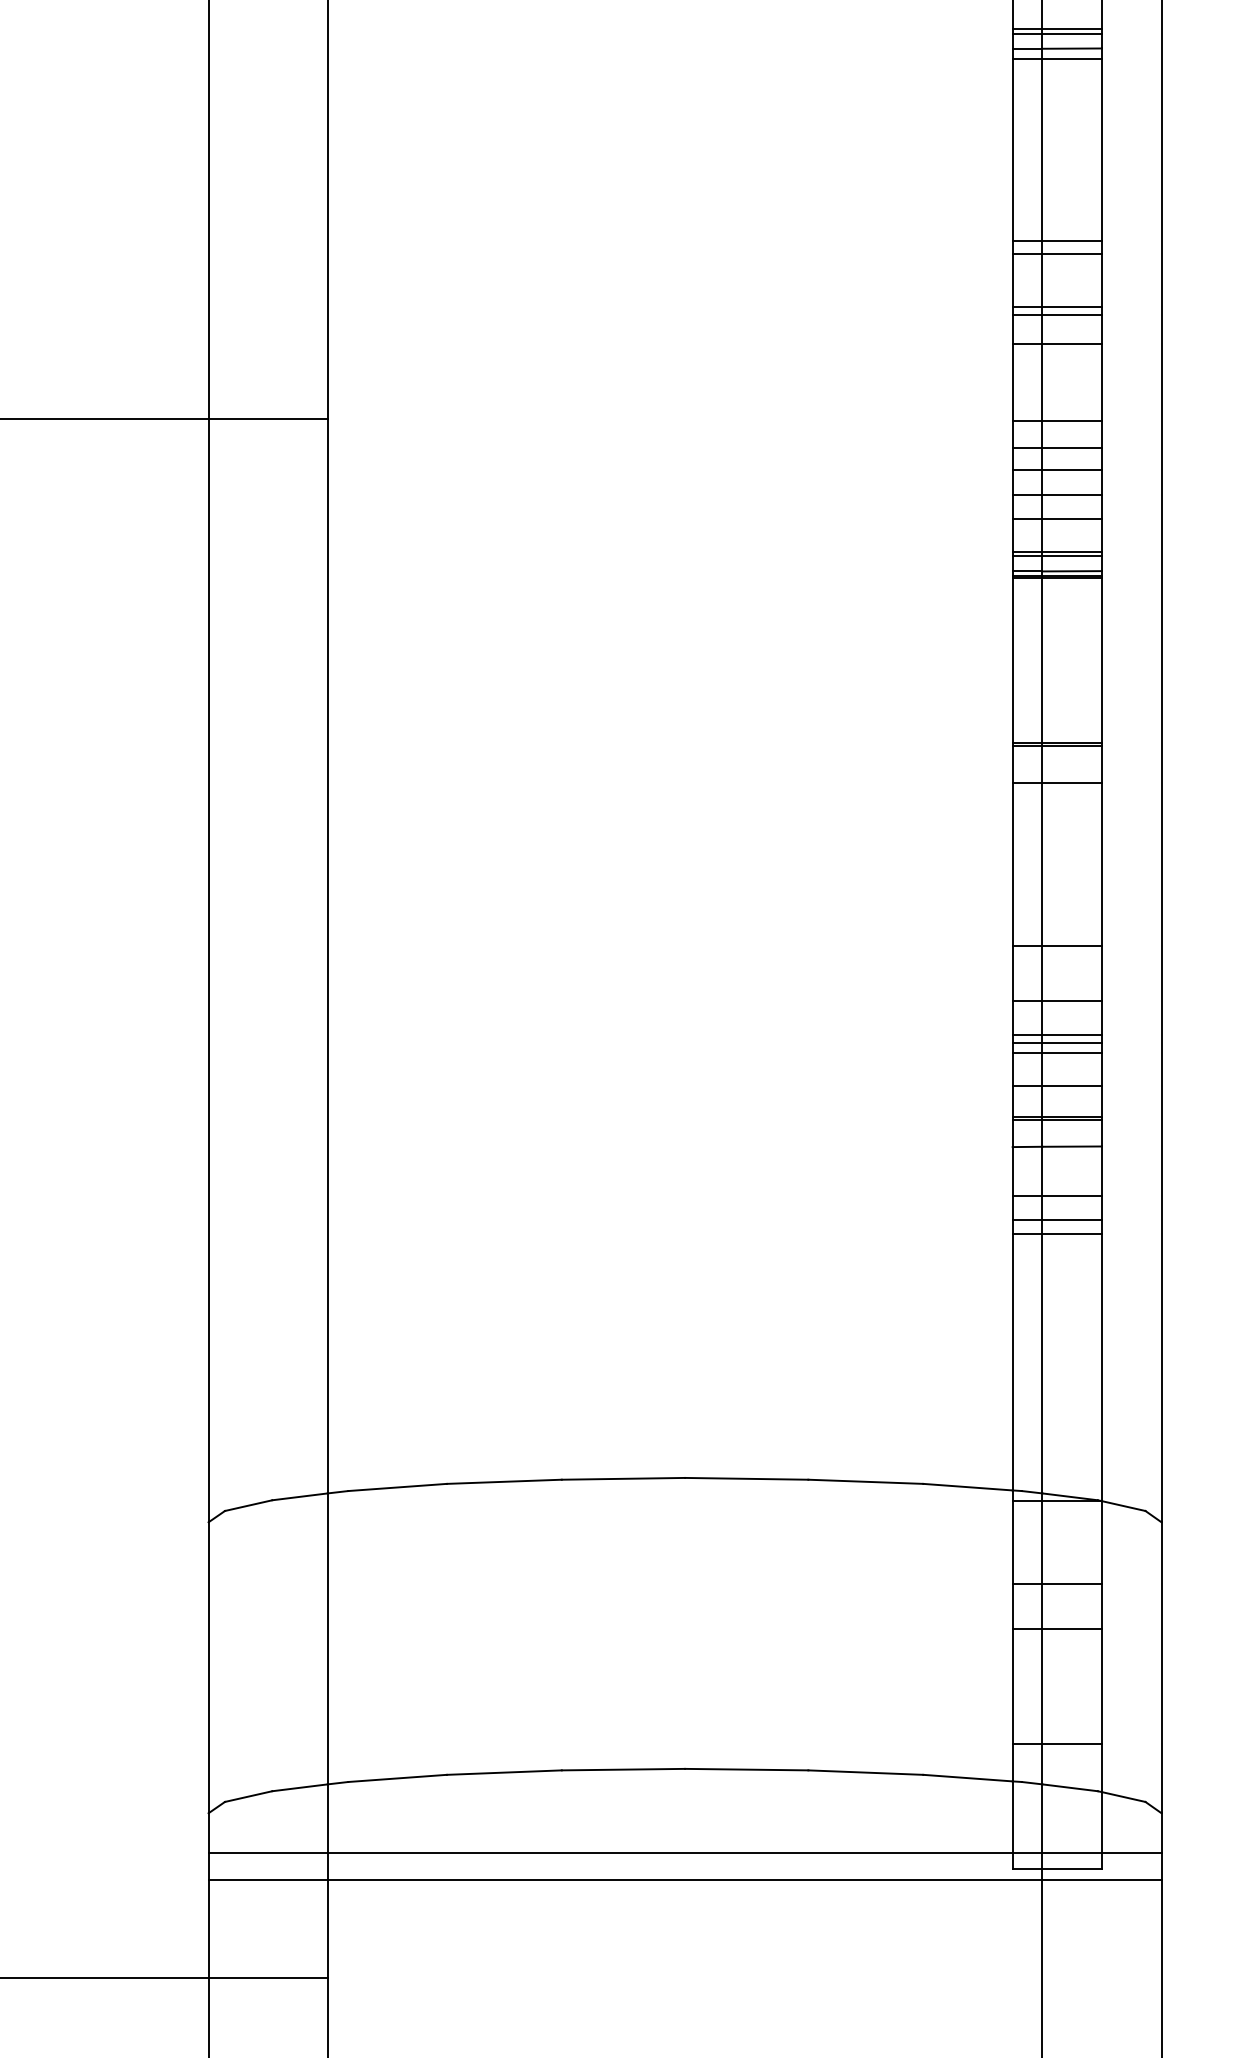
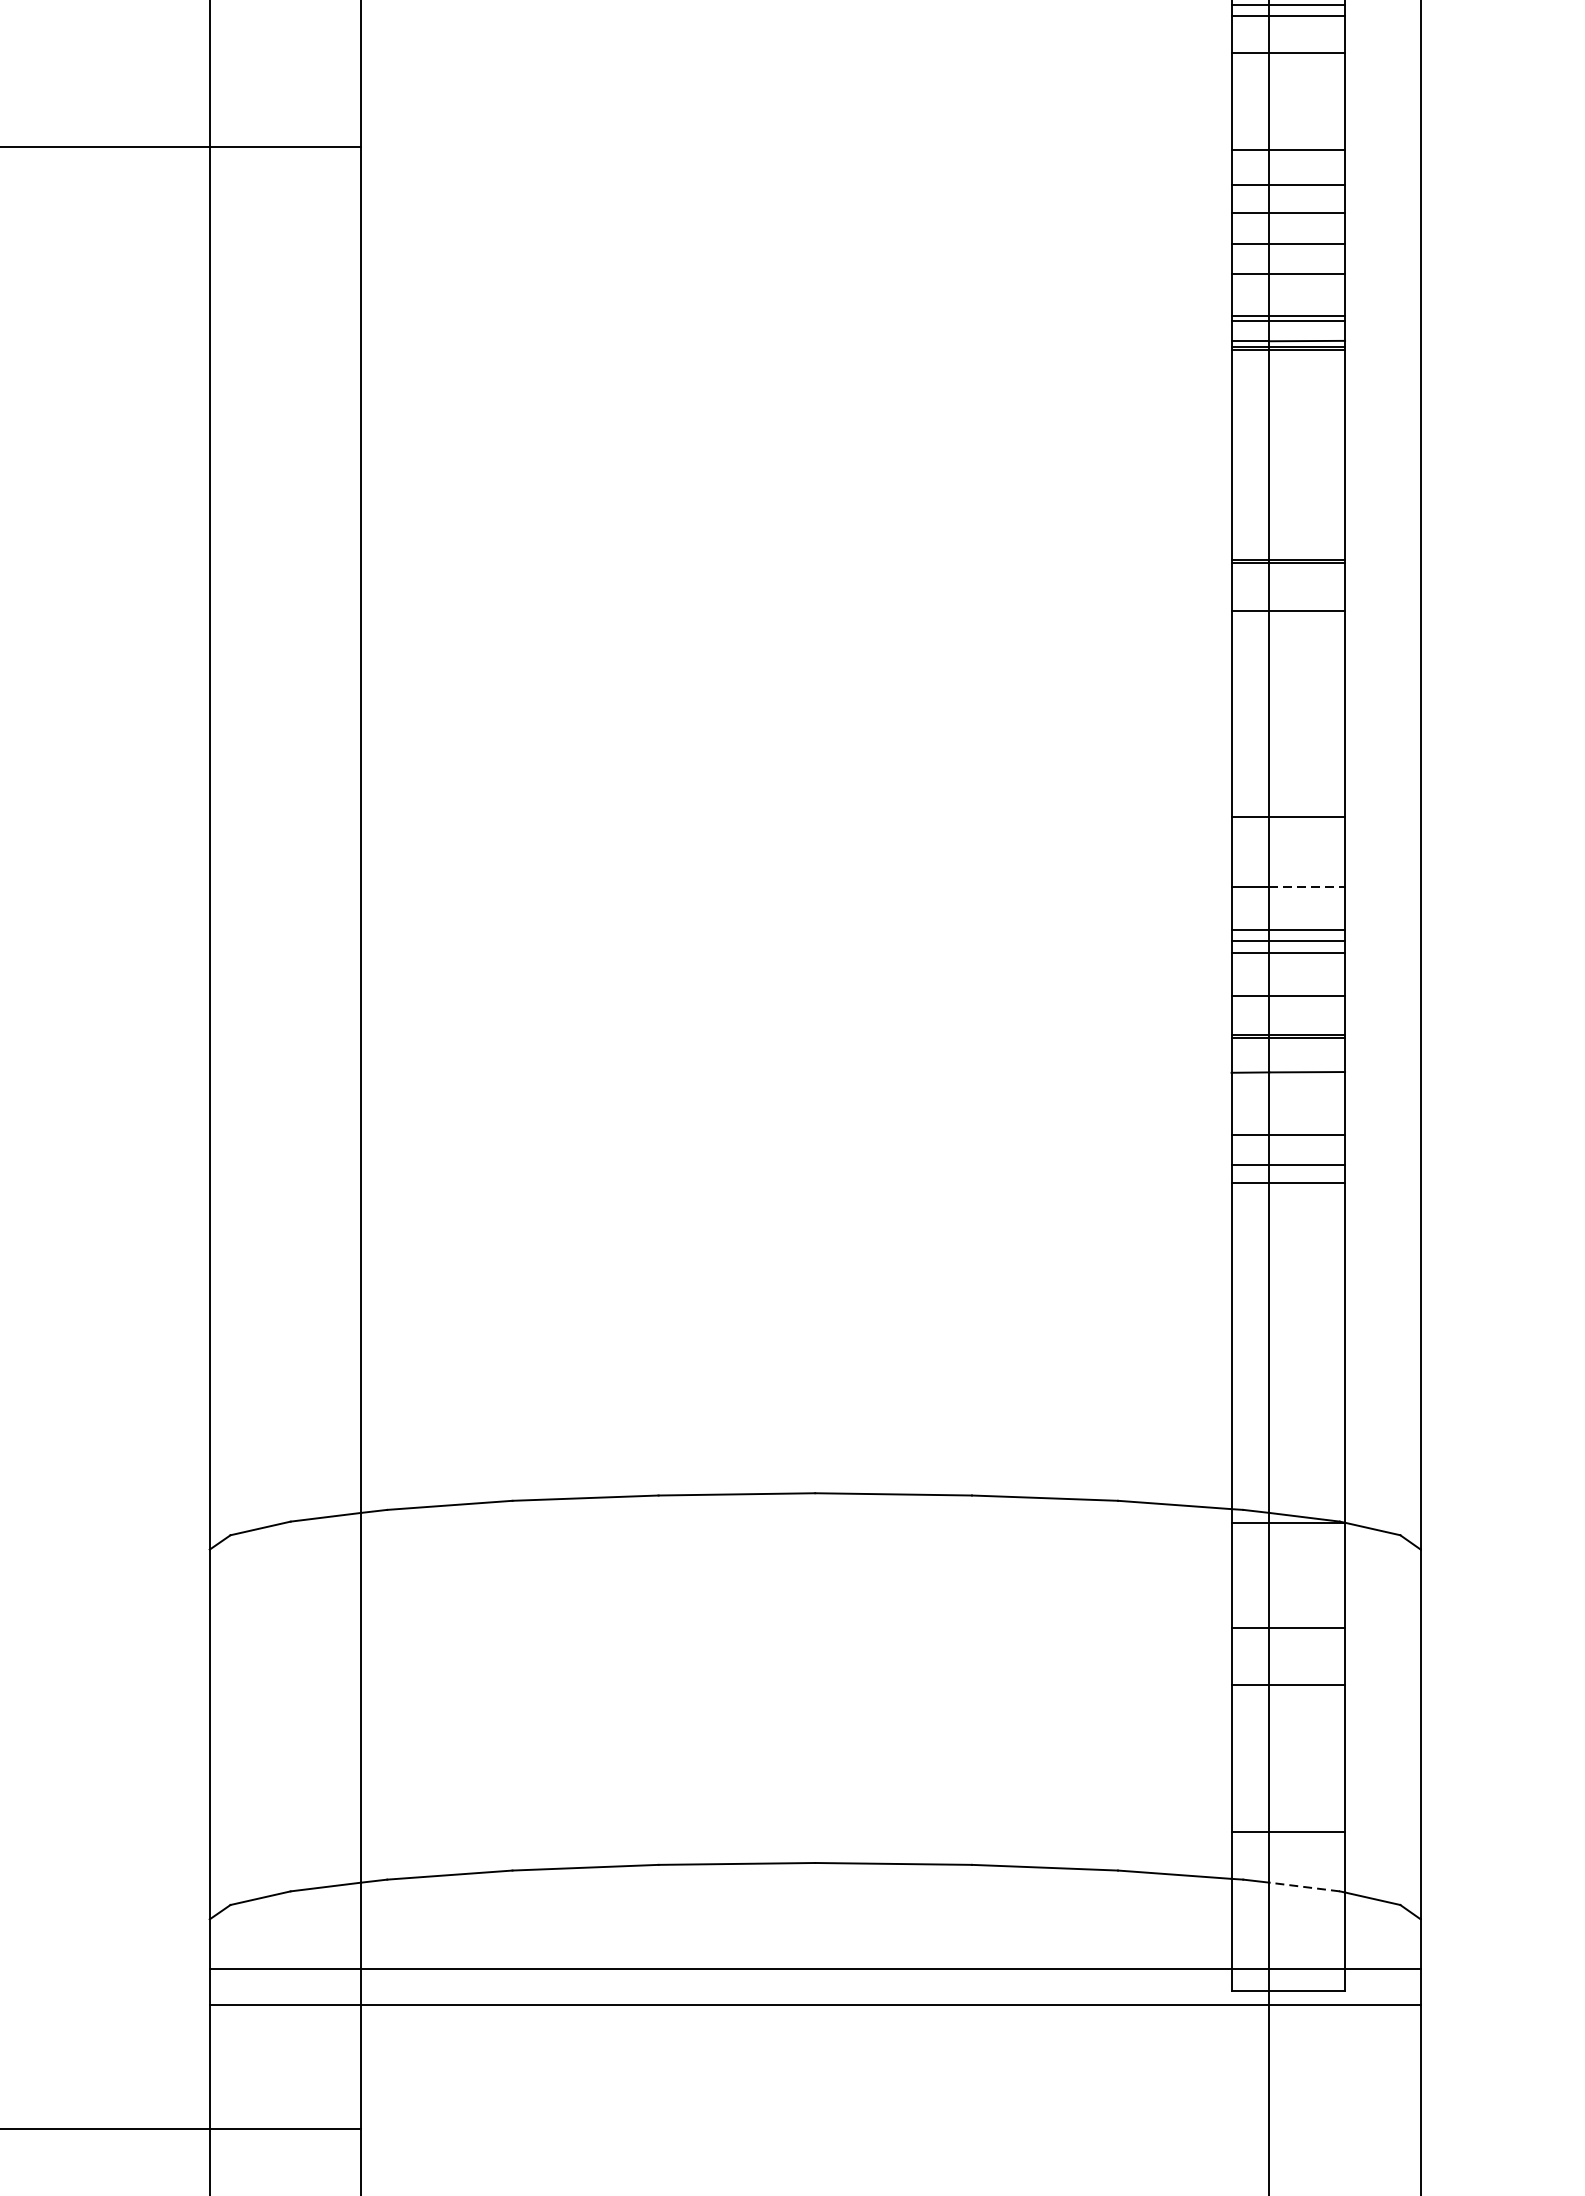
line: (1072, 1000) -> (1307, 886), solid -> dashed
line: (1070, 1787) -> (1305, 1886), solid -> dashed

